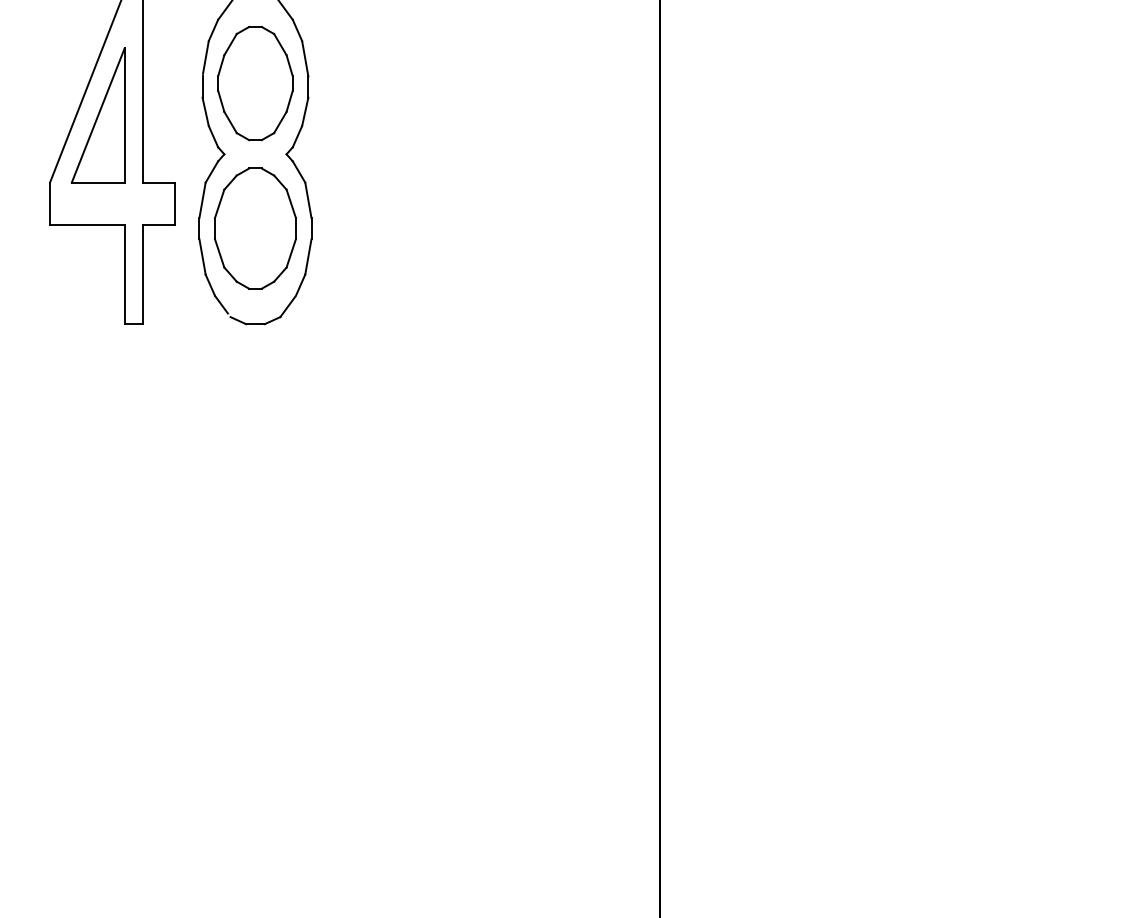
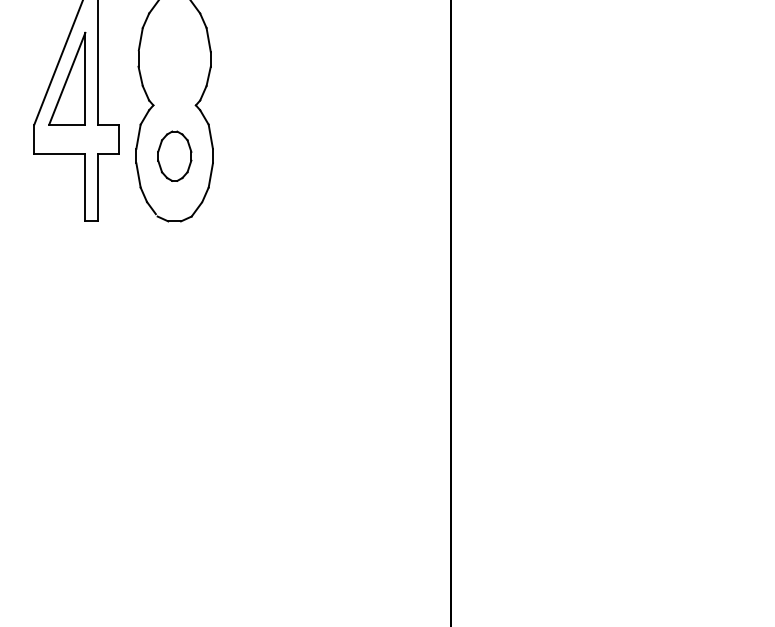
part: (255, 82) -> (174, 56), removed
part: (255, 229) -> (174, 156), size x0.6

